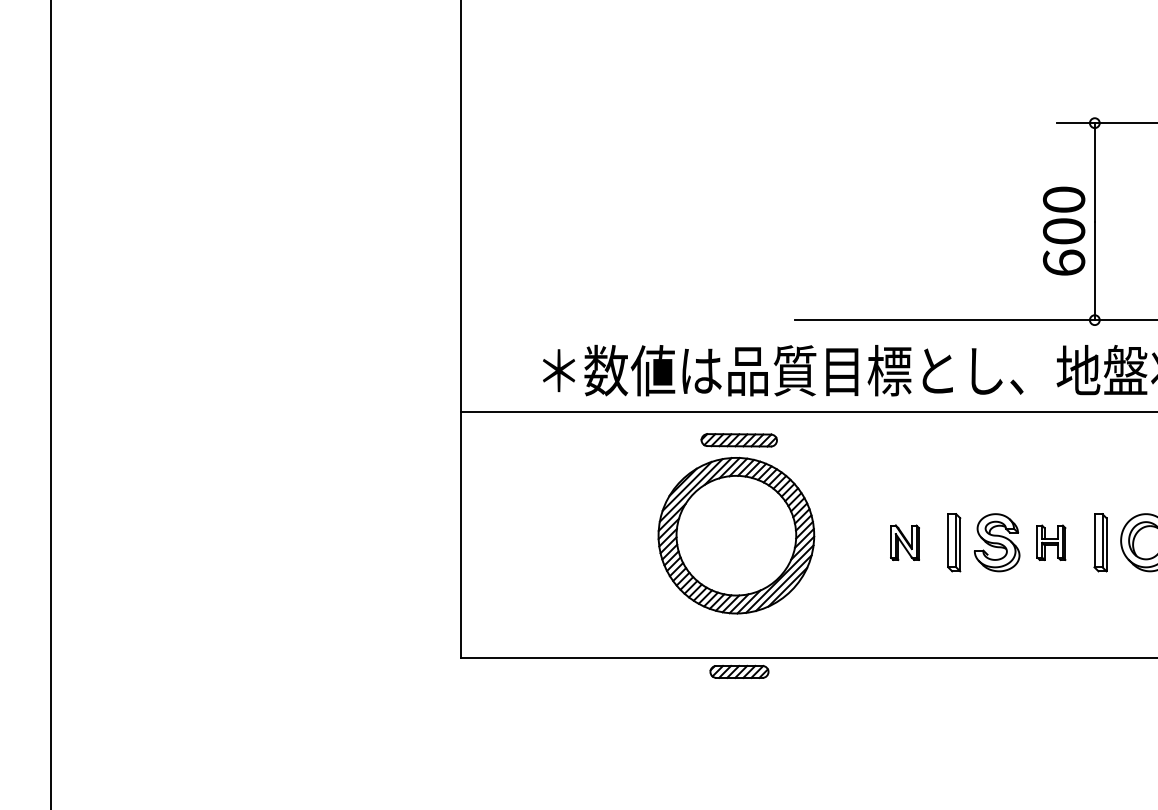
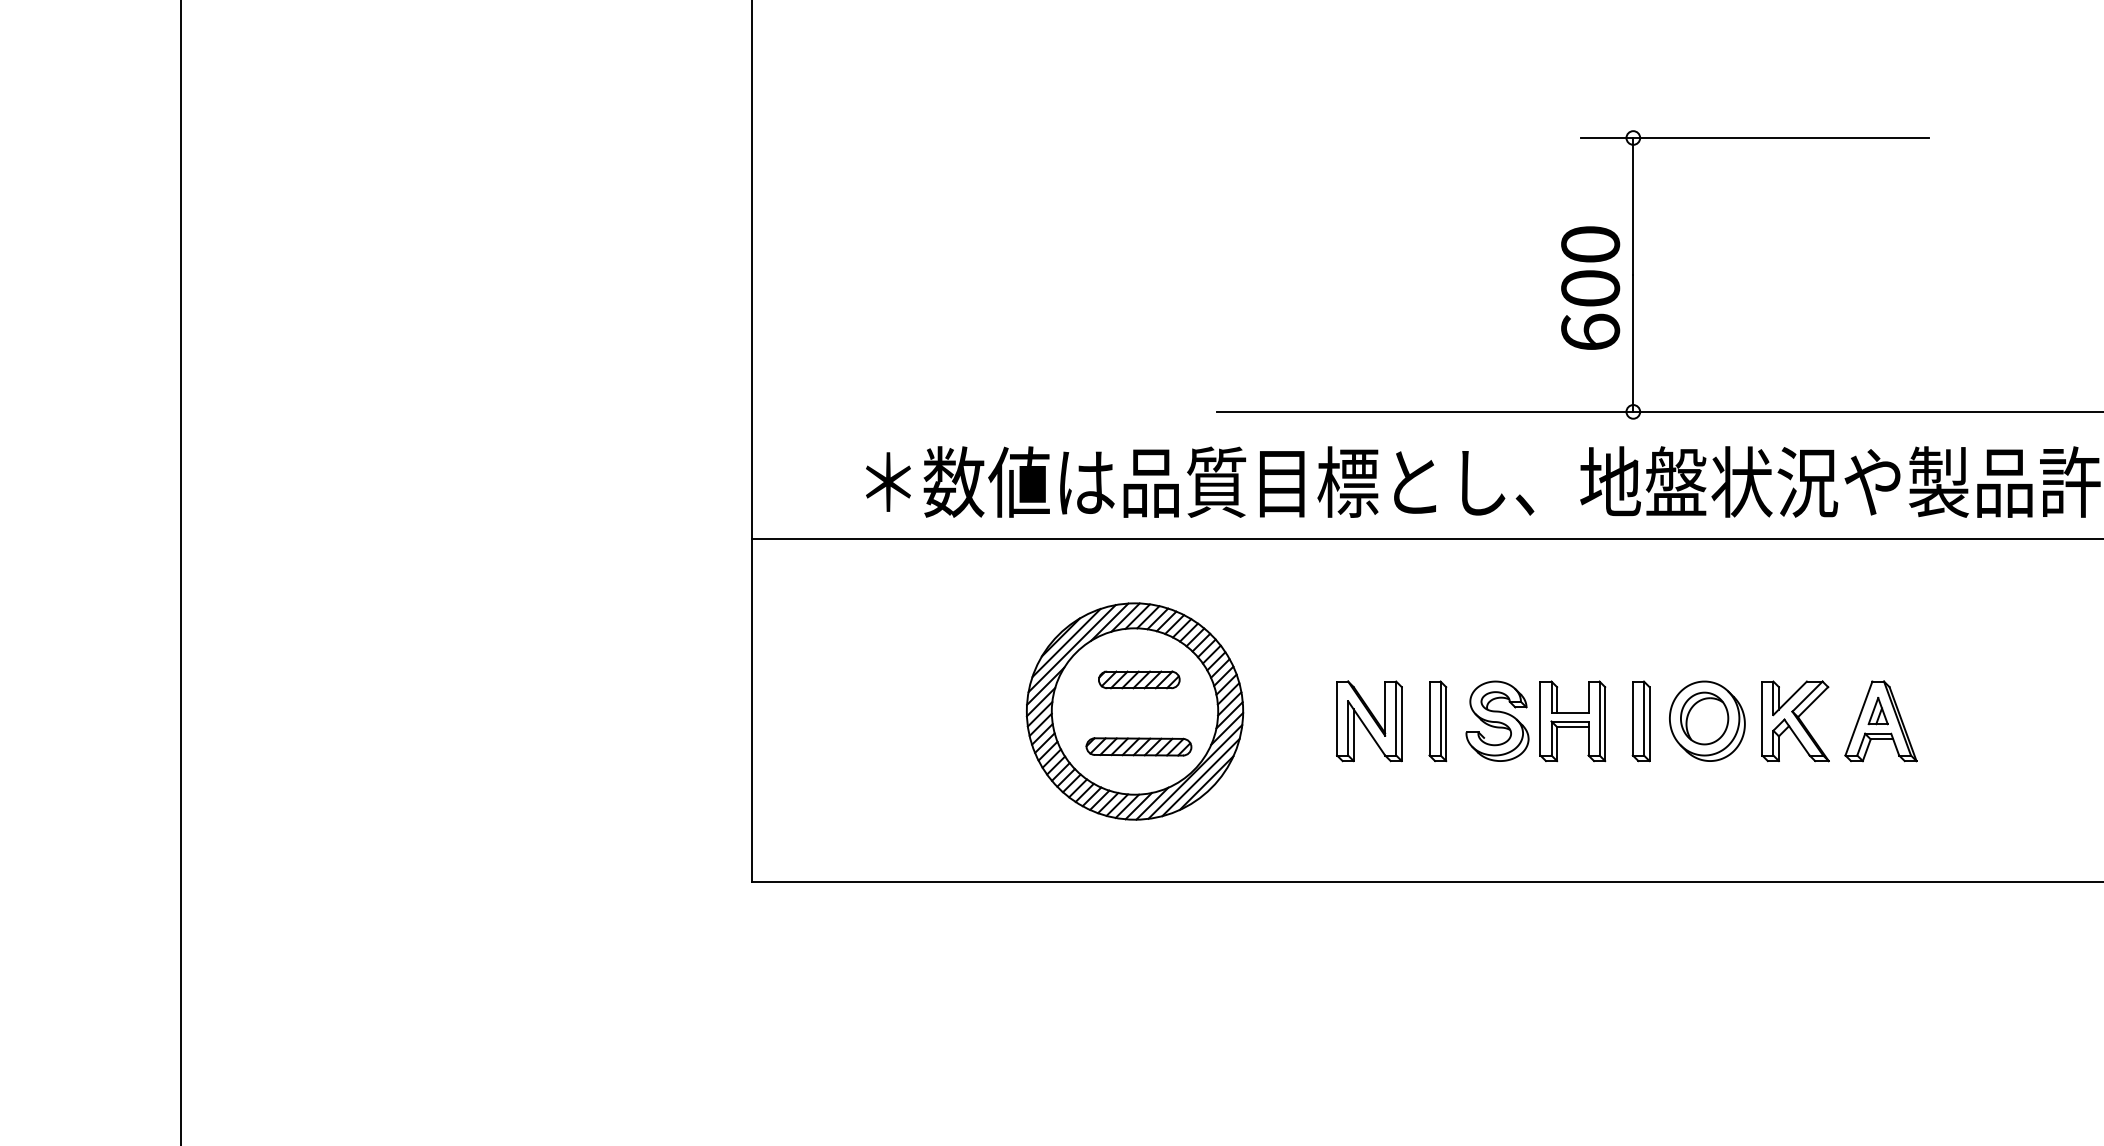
part: (738, 440) -> (1138, 746), moved
part: (905, 542) -> (1369, 721), size x1.67
part: (1051, 542) -> (1572, 721), size x1.67
part: (739, 671) -> (1139, 679), moved

